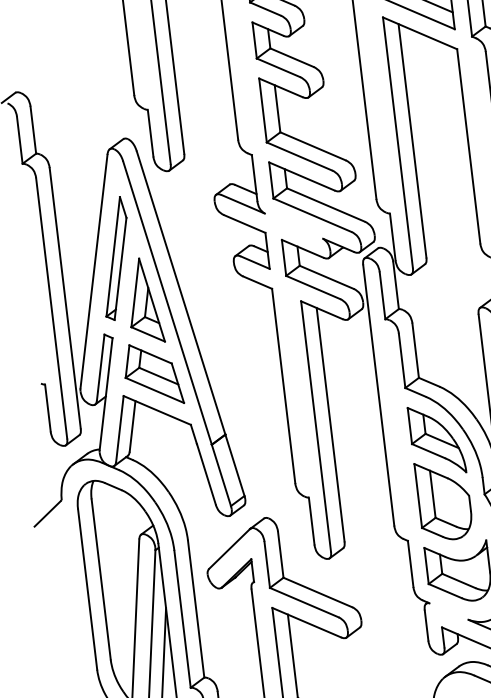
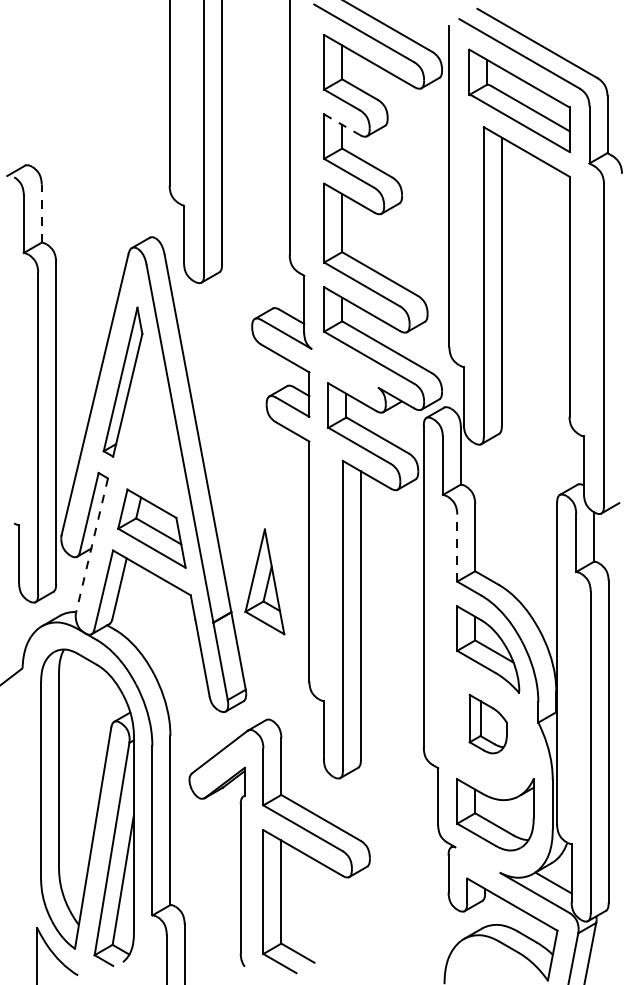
line: (268, 28) -> (342, 124), solid -> dashed
line: (33, 130) -> (41, 213), solid -> dashed
part: (143, 300) -> (264, 581), moved
line: (402, 361) -> (457, 548), solid -> dashed
line: (106, 393) -> (92, 545), solid -> dashed
part: (444, 499) -> (488, 723), size x0.6

